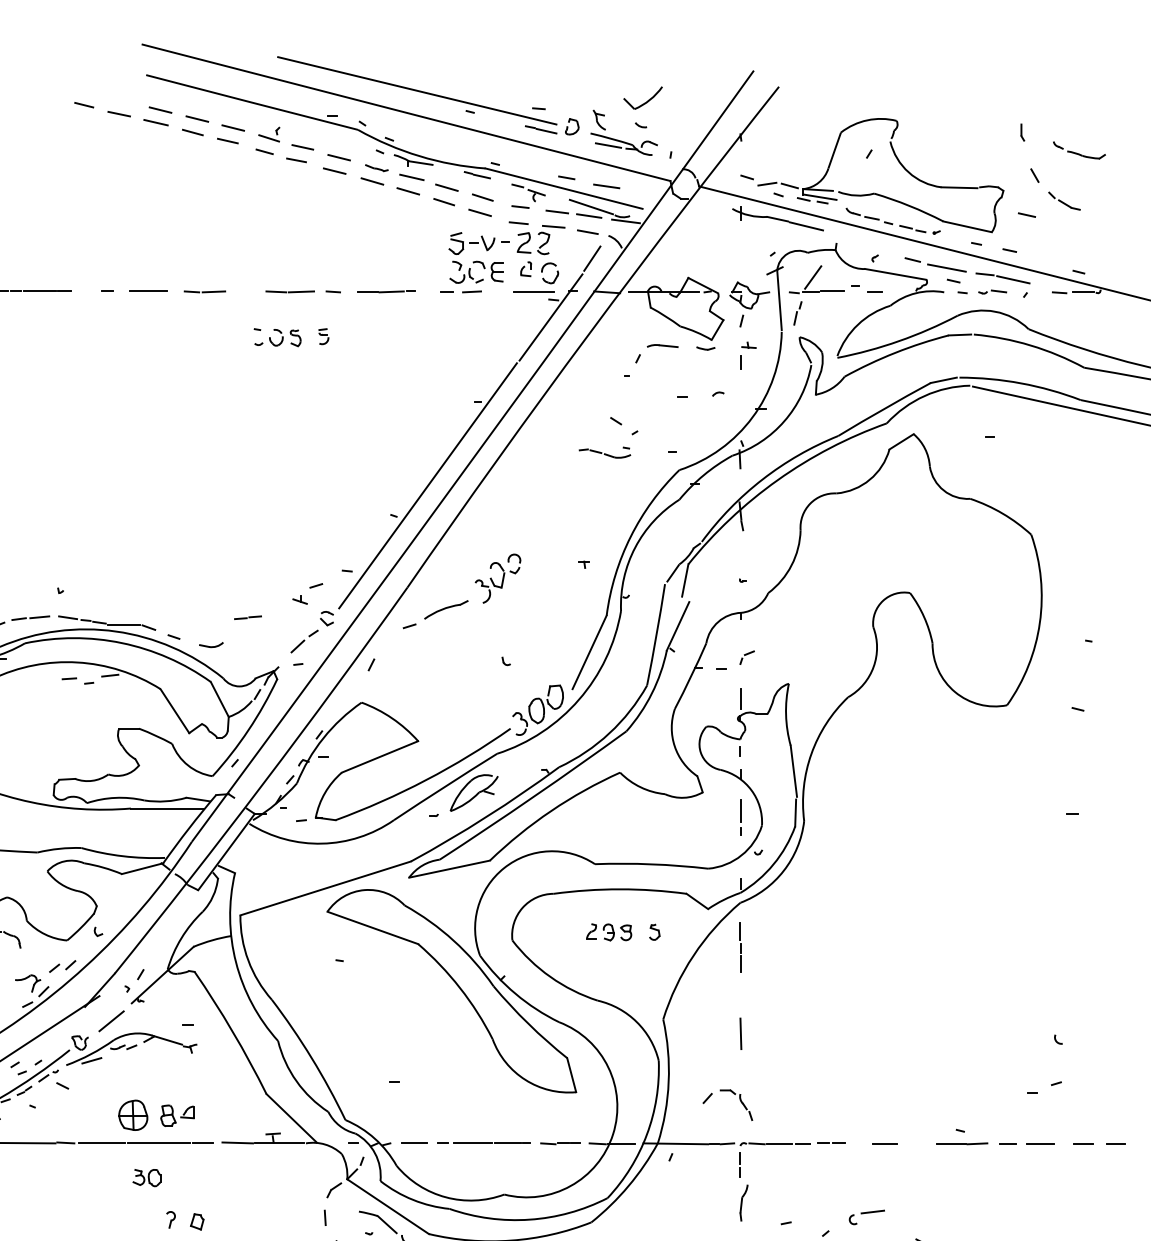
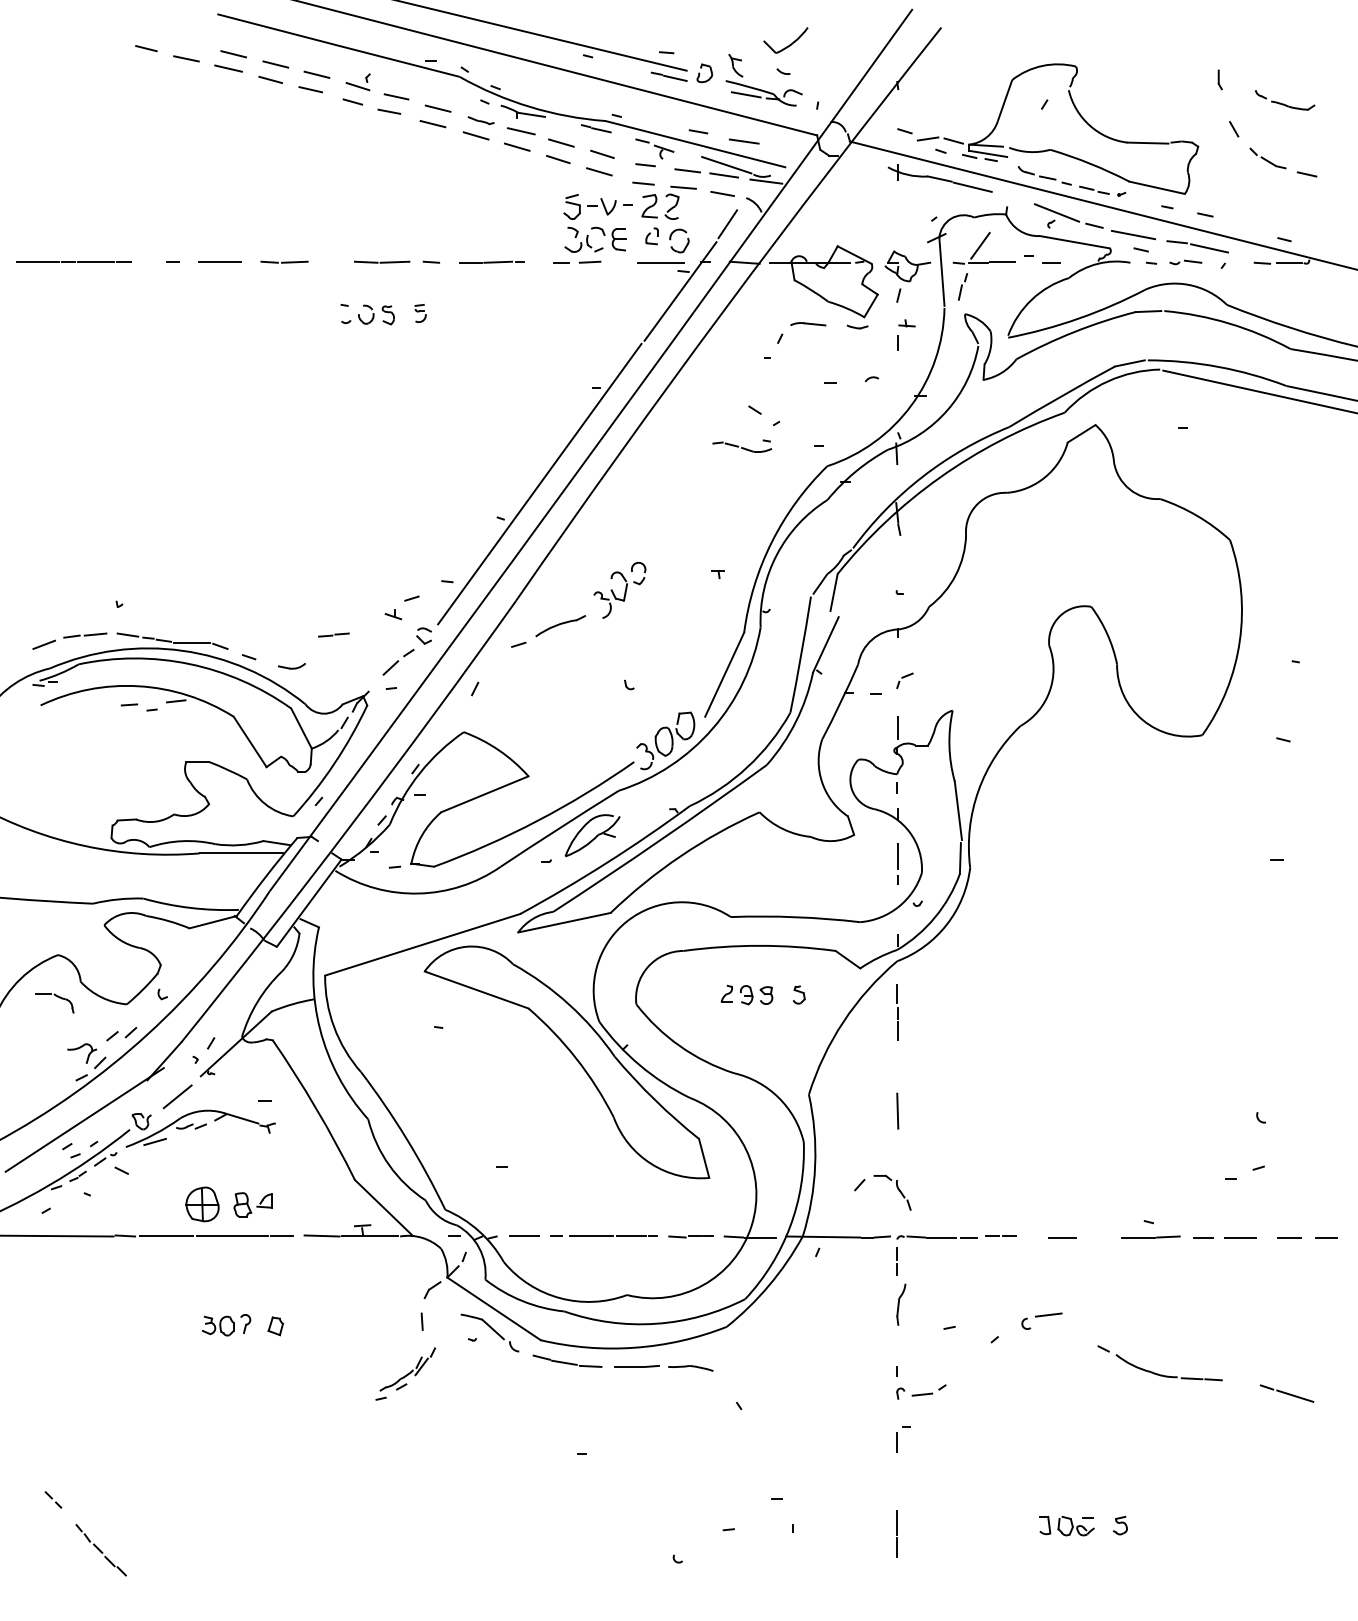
line: (1026, 215) -> (1306, 174), moved
line: (879, 248) -> (1056, 212), added
part: (146, 1177) -> (217, 1325), moved

